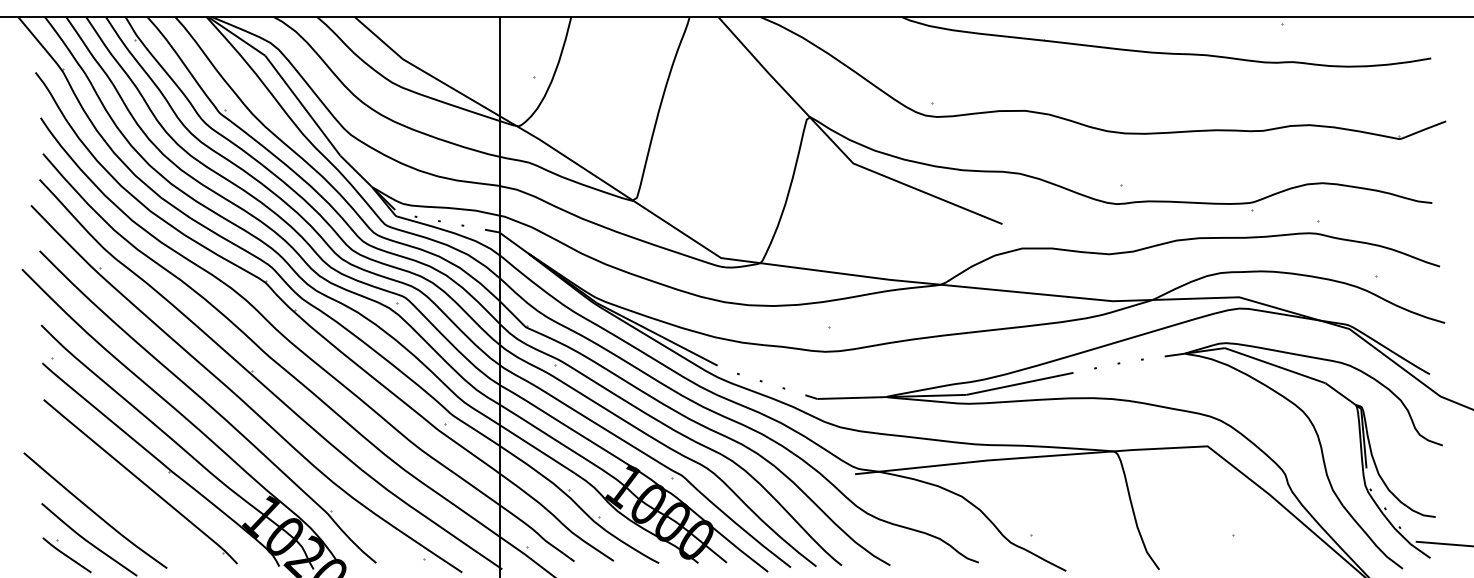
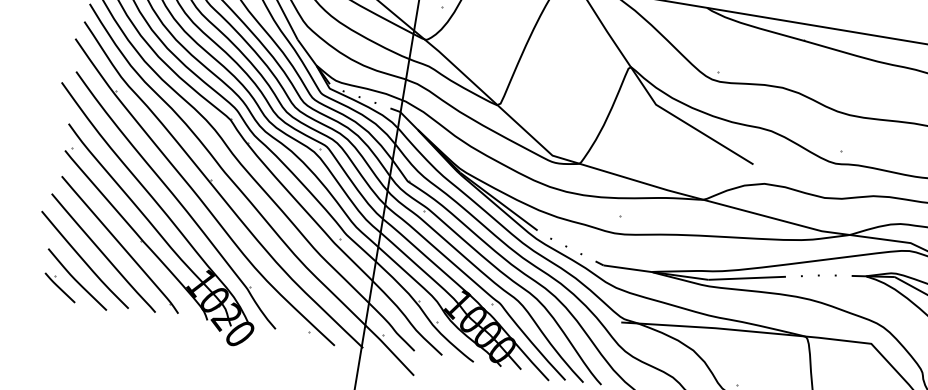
curve: (118, 496) -> (102, 252), added

